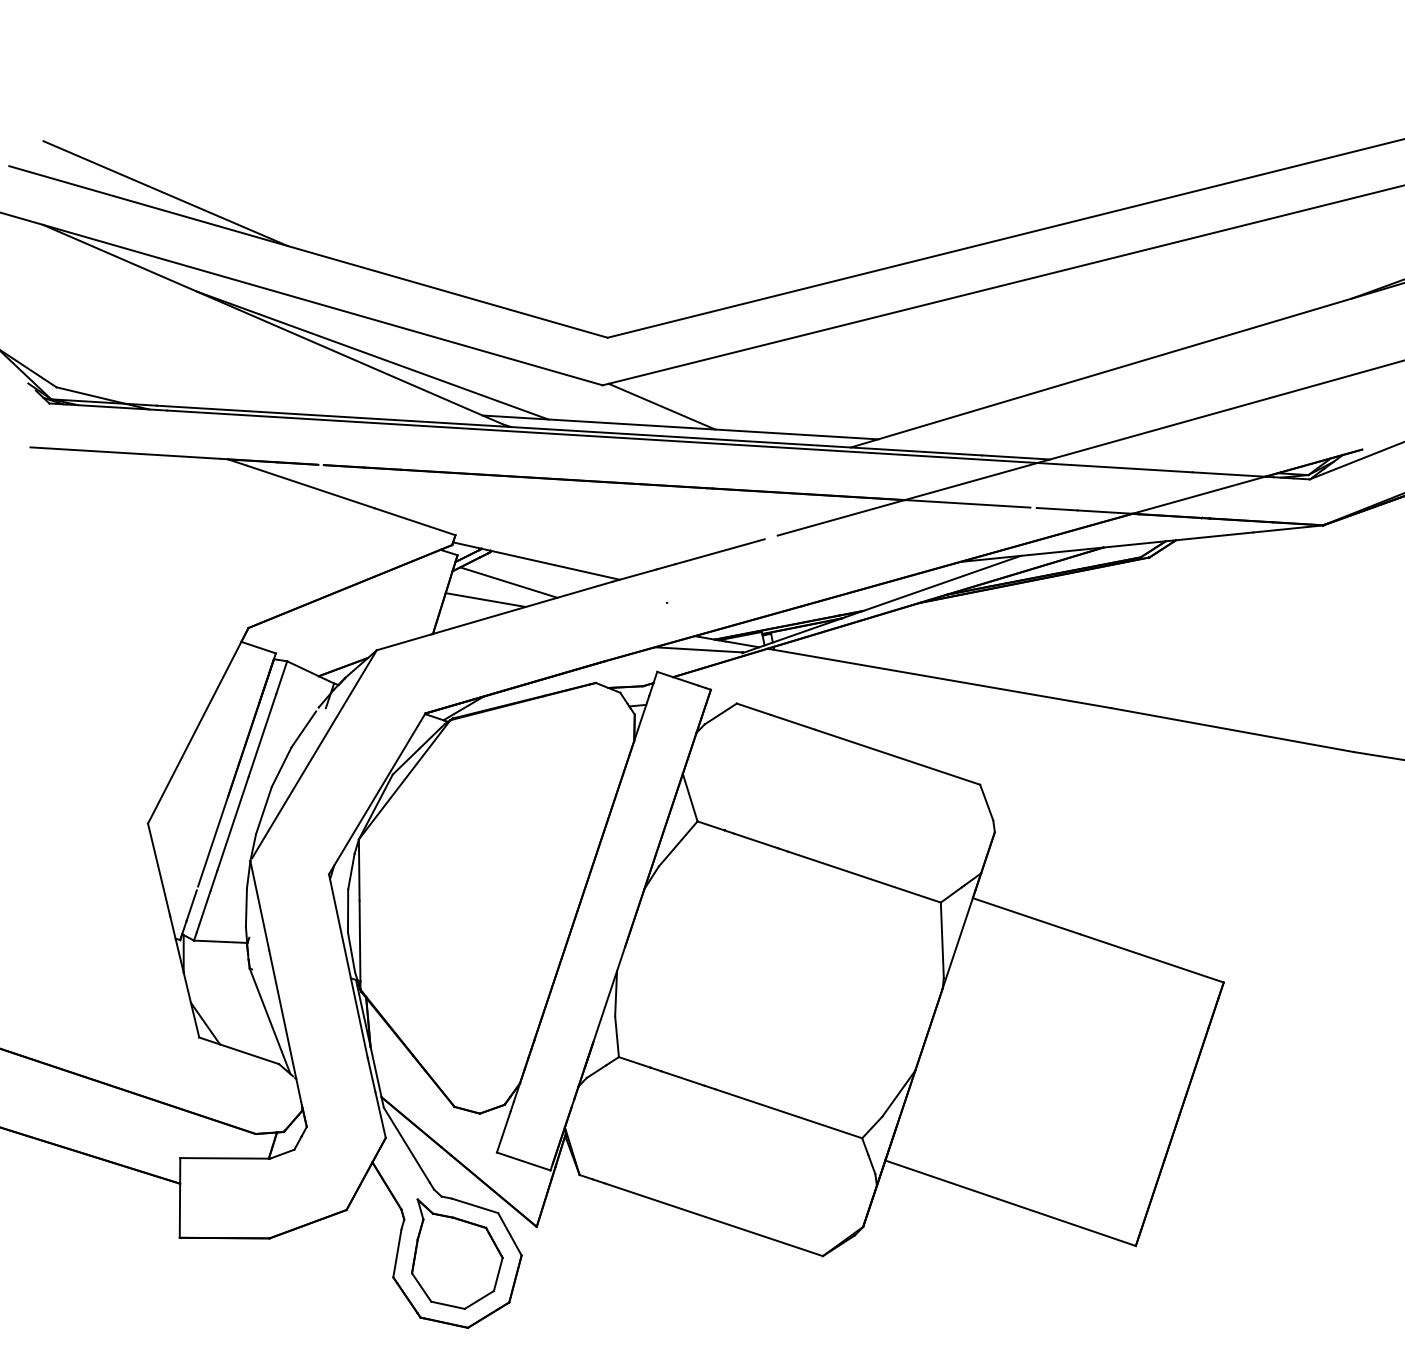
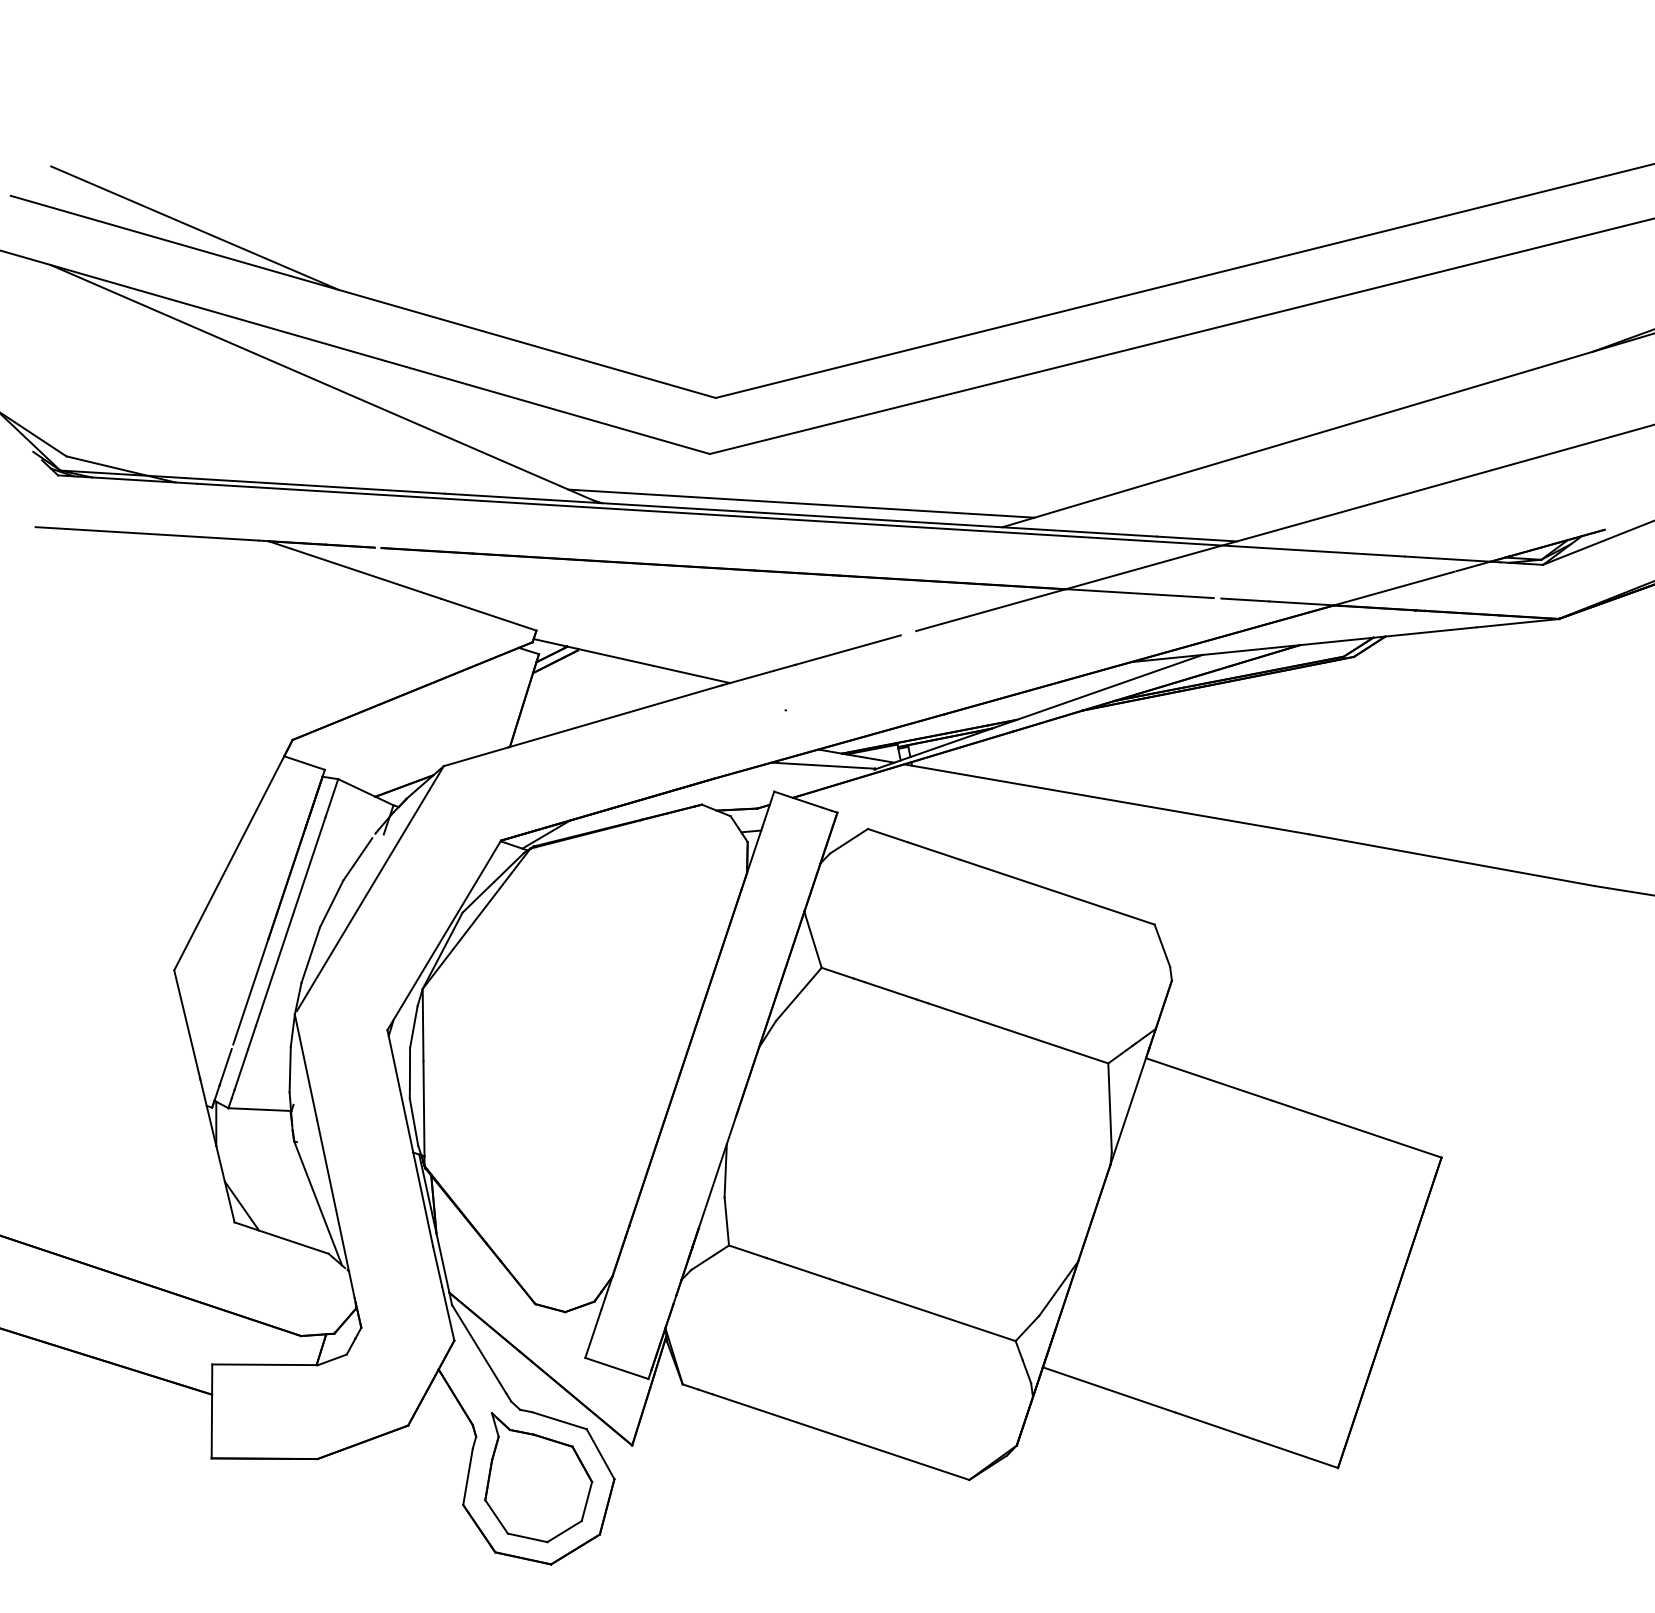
line: (372, 355) -> (438, 418), removed
line: (661, 406) -> (779, 479), removed
line: (508, 582) -> (599, 686), removed
line: (485, 599) -> (571, 706), removed

